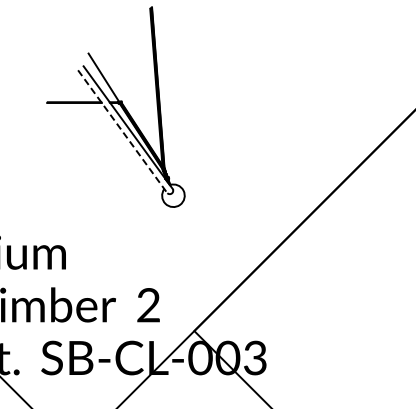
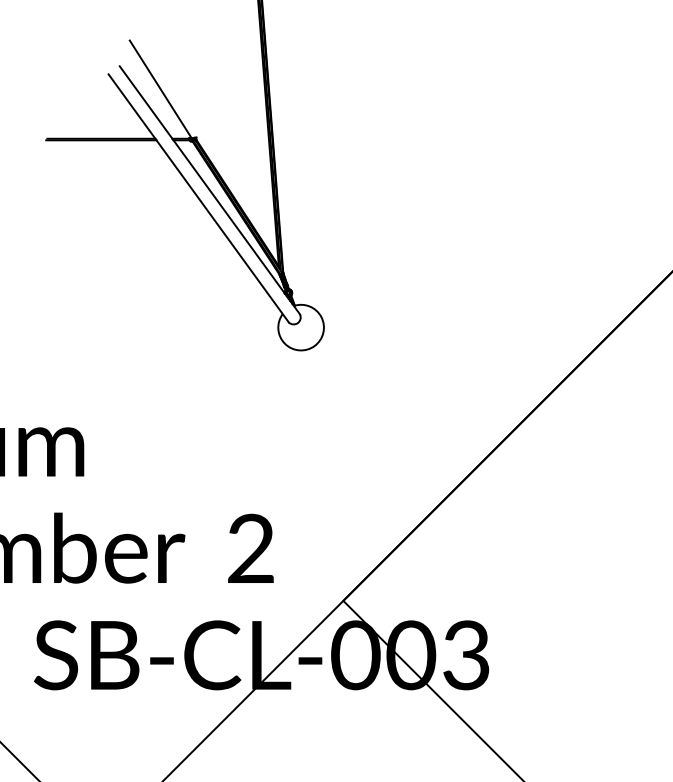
line: (122, 131) -> (198, 197), dashed -> solid

